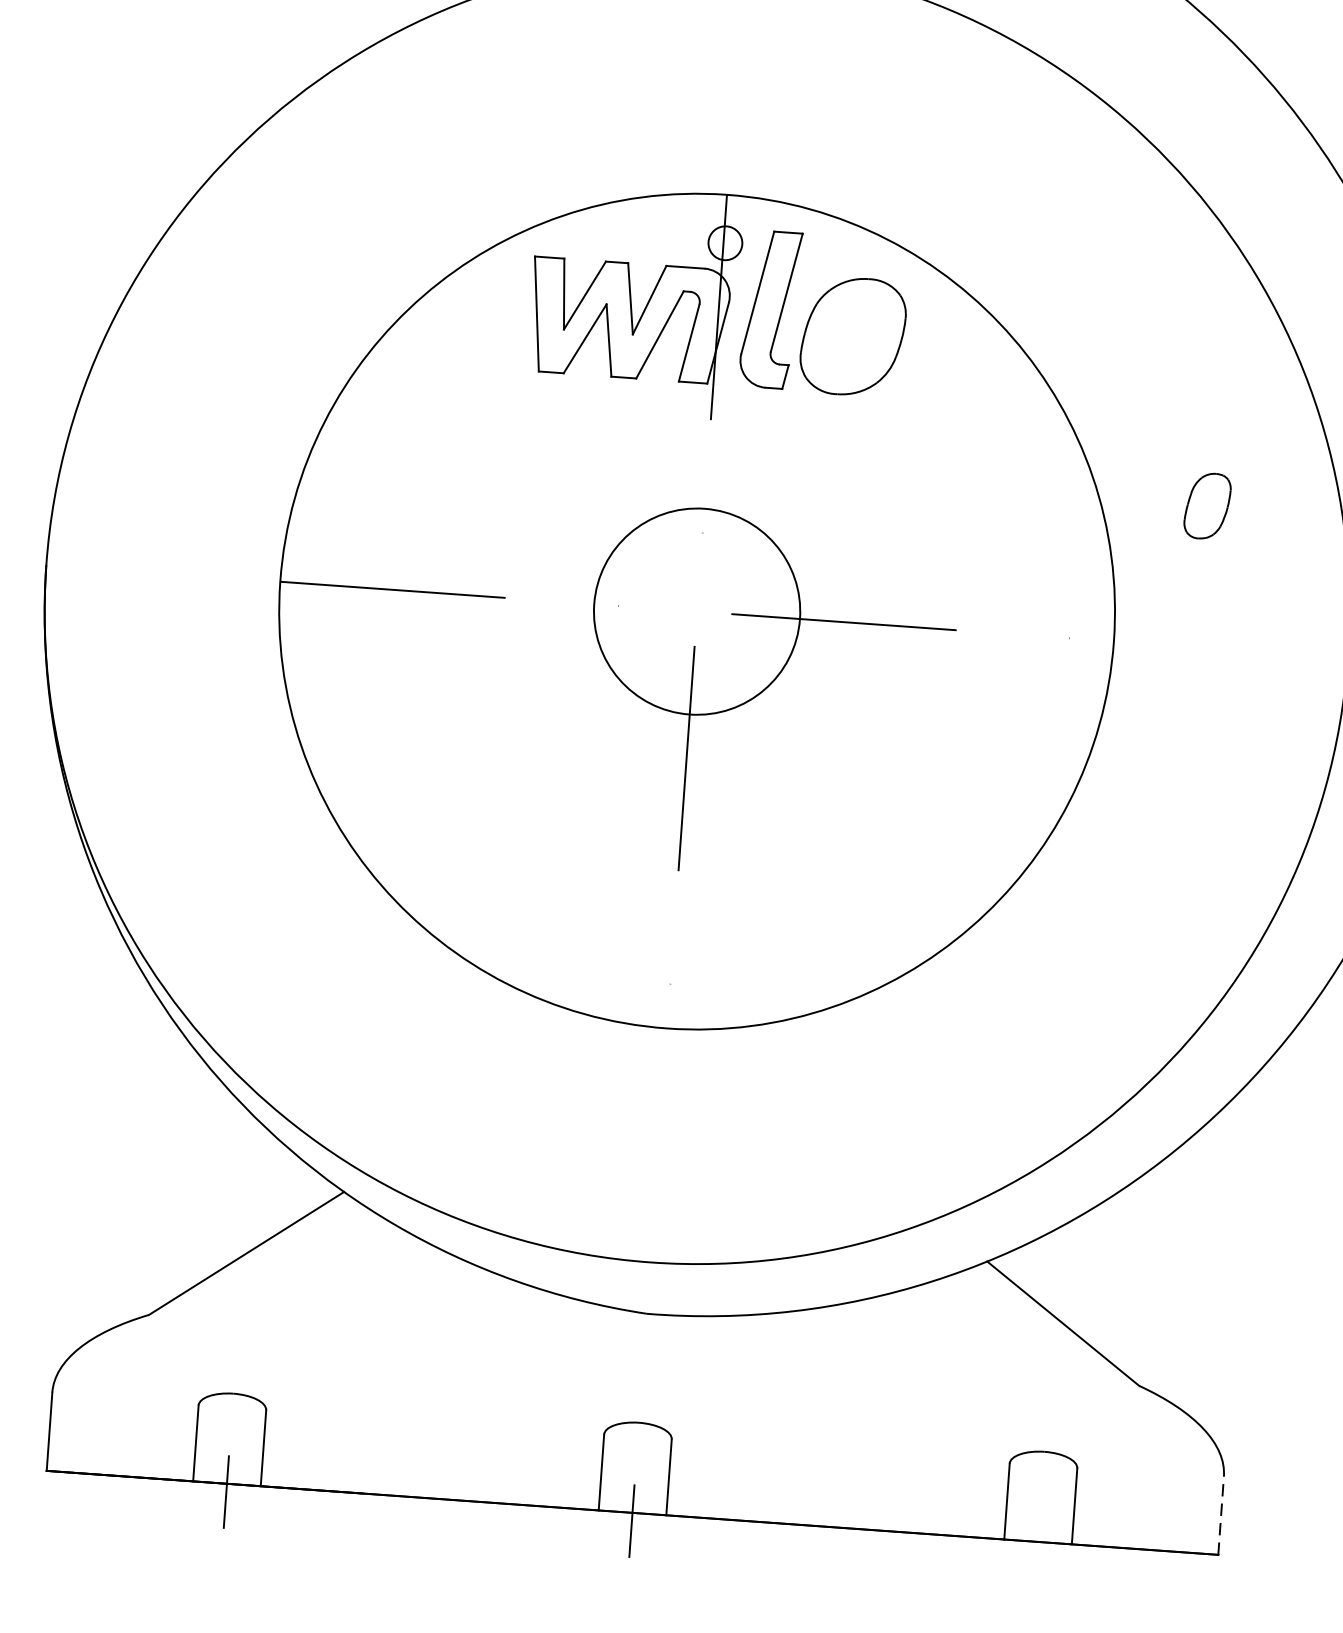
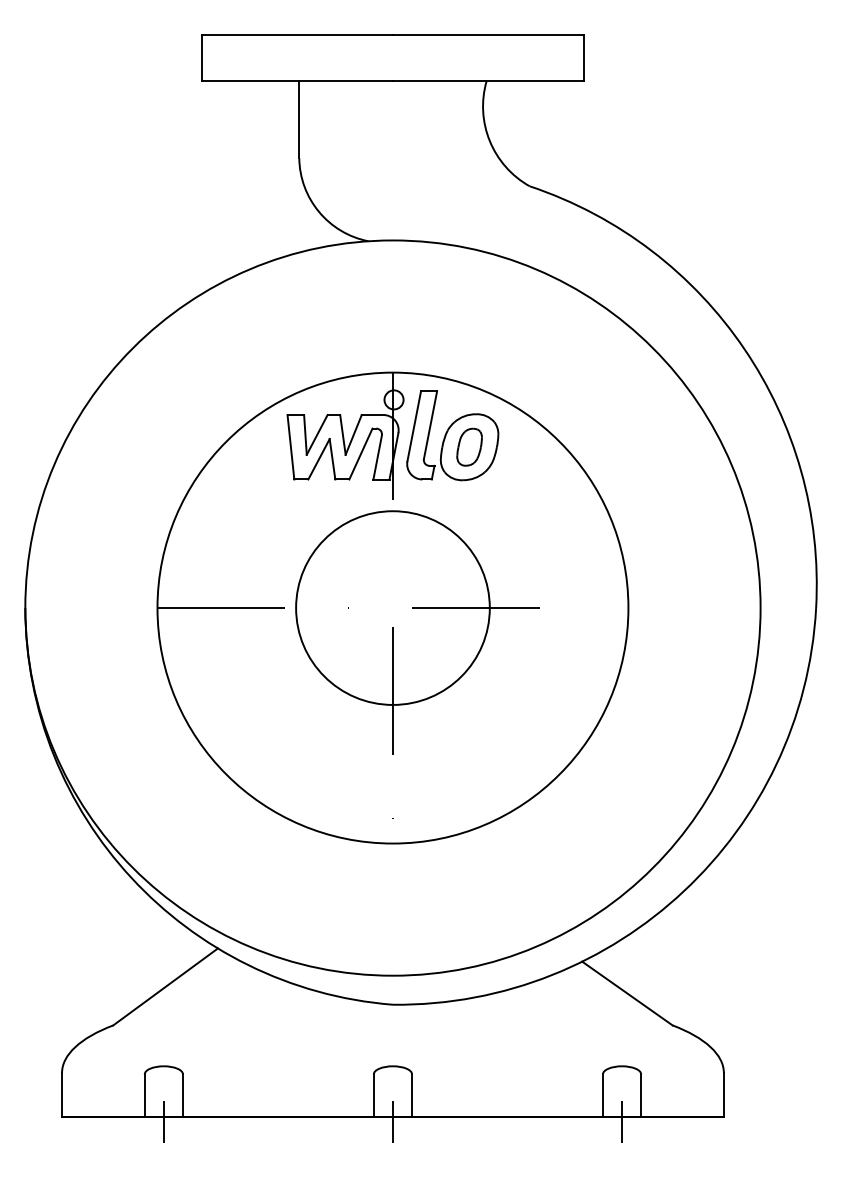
part: (1207, 504) -> (469, 446), moved
circle: (696, 610) -> (392, 607), size x1.67
line: (1220, 1514) -> (723, 1094), dashed -> solid
line: (1038, 1549) -> (622, 1121), added

